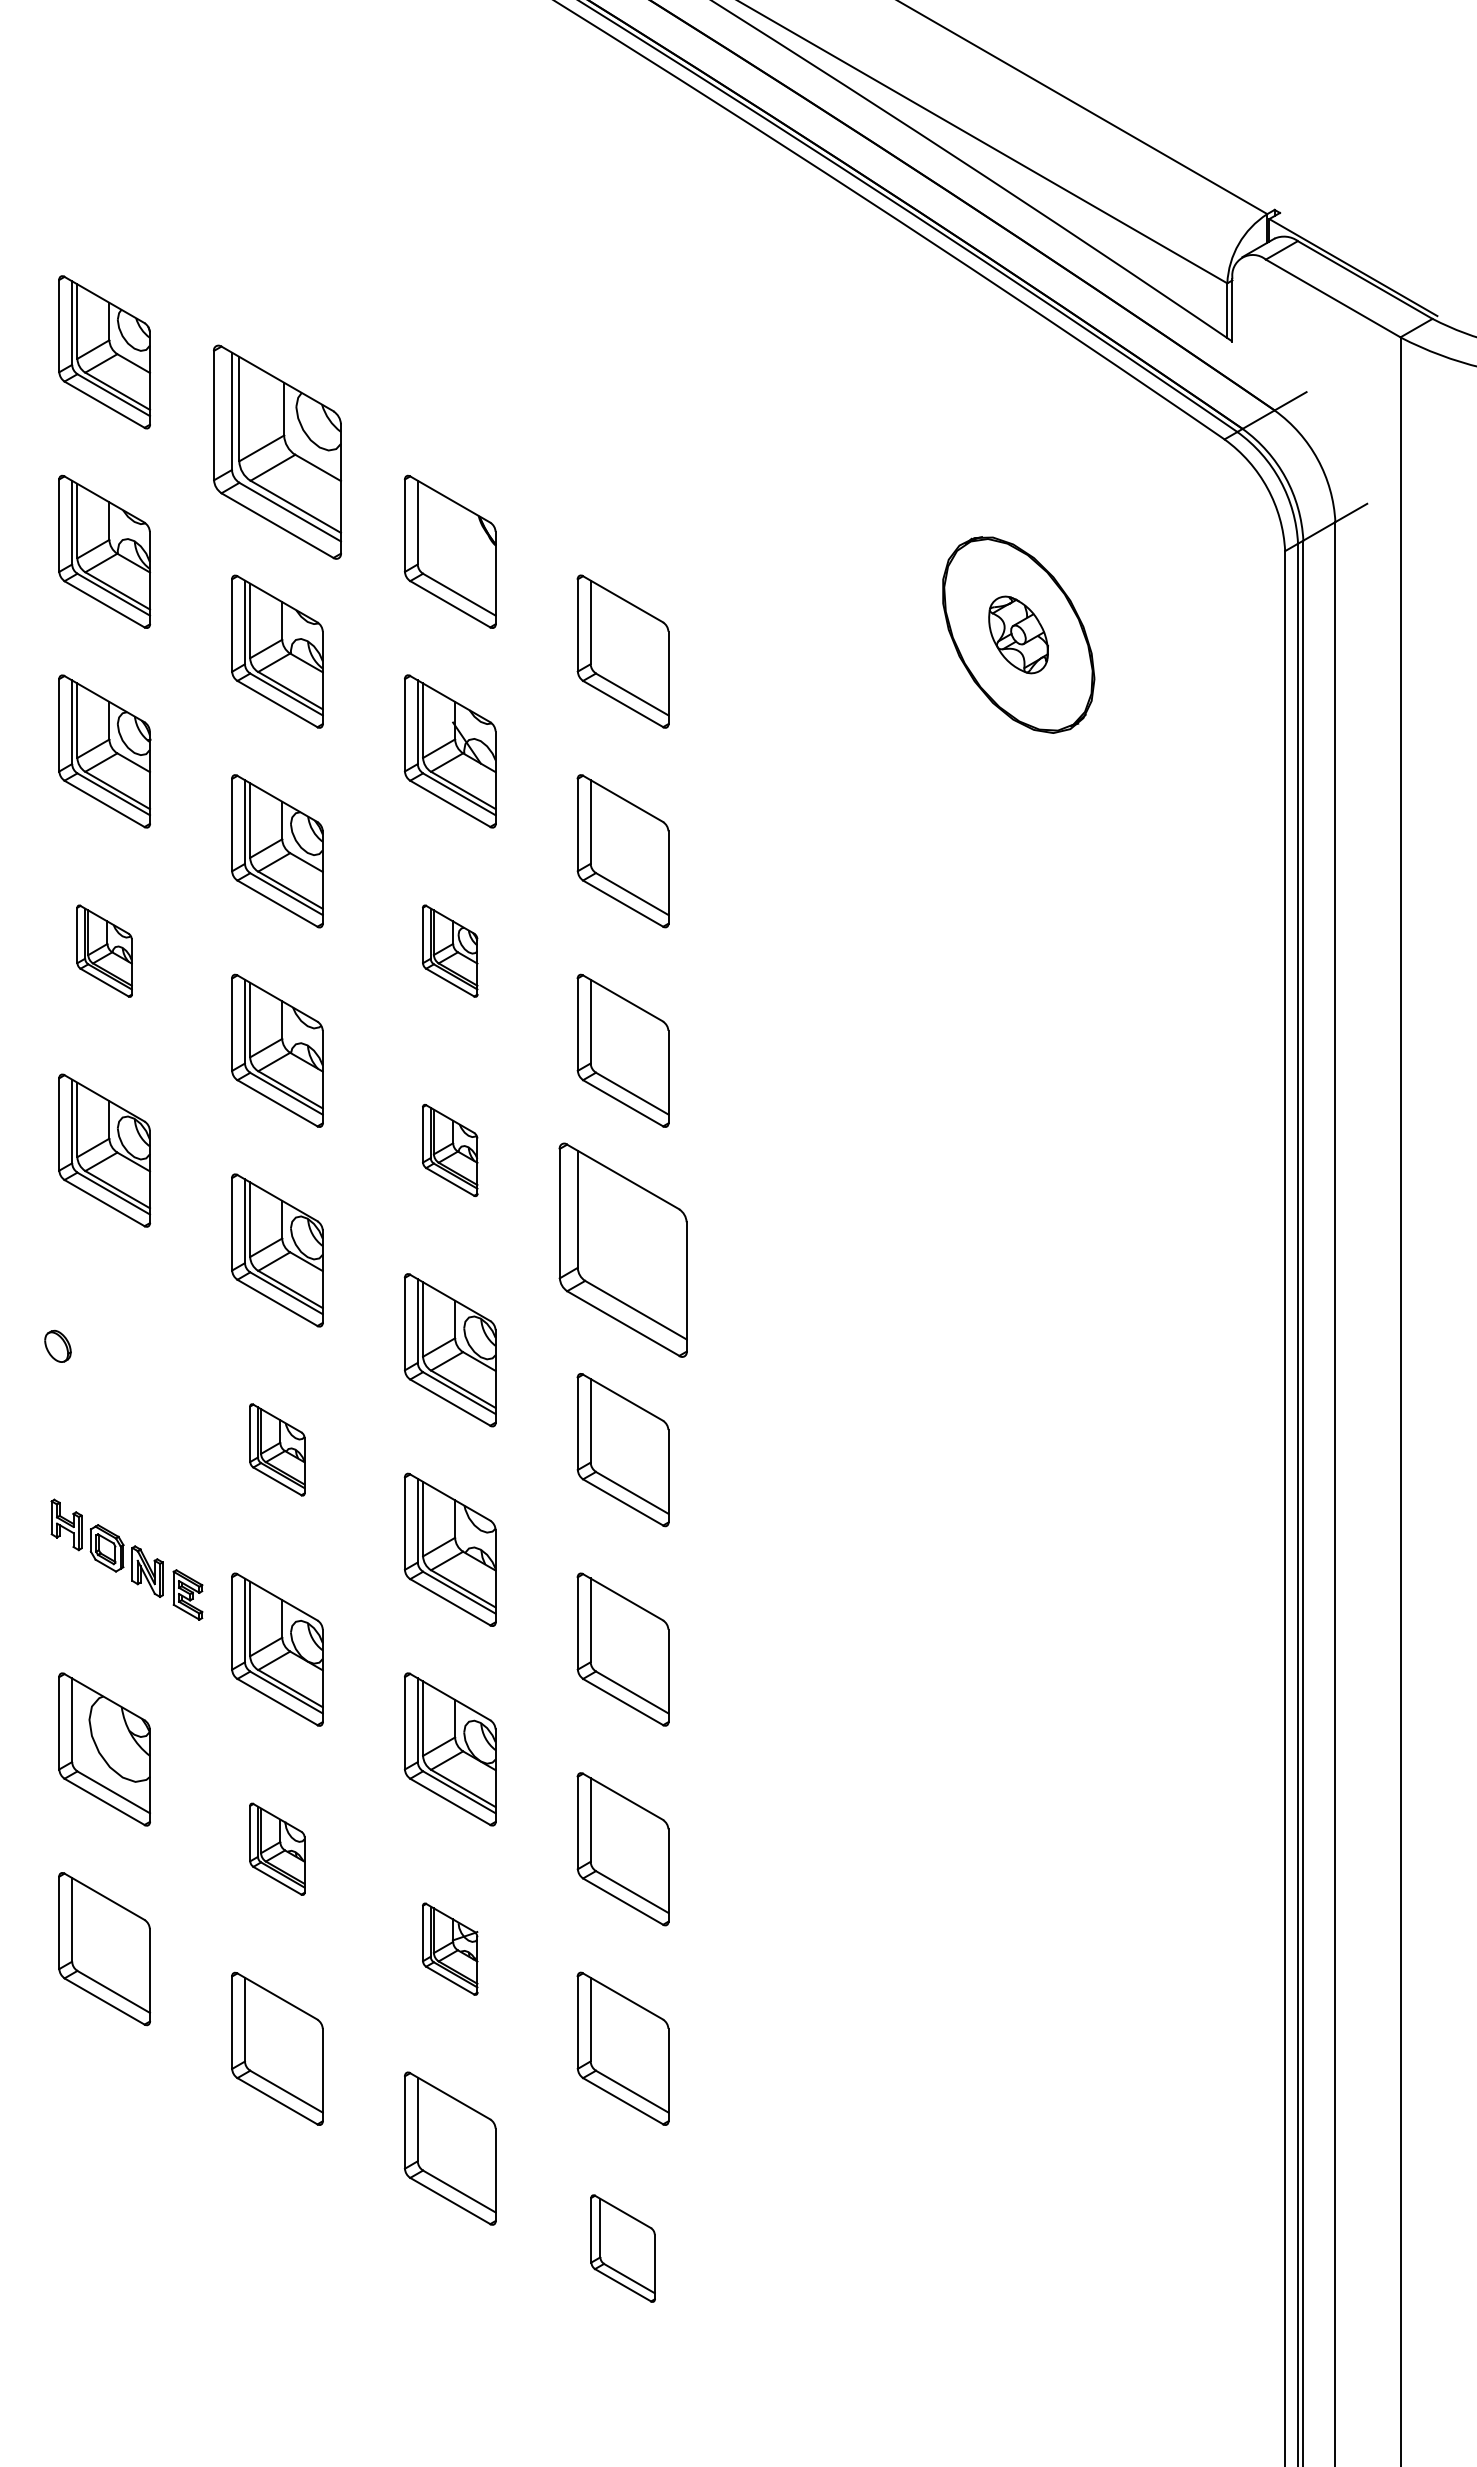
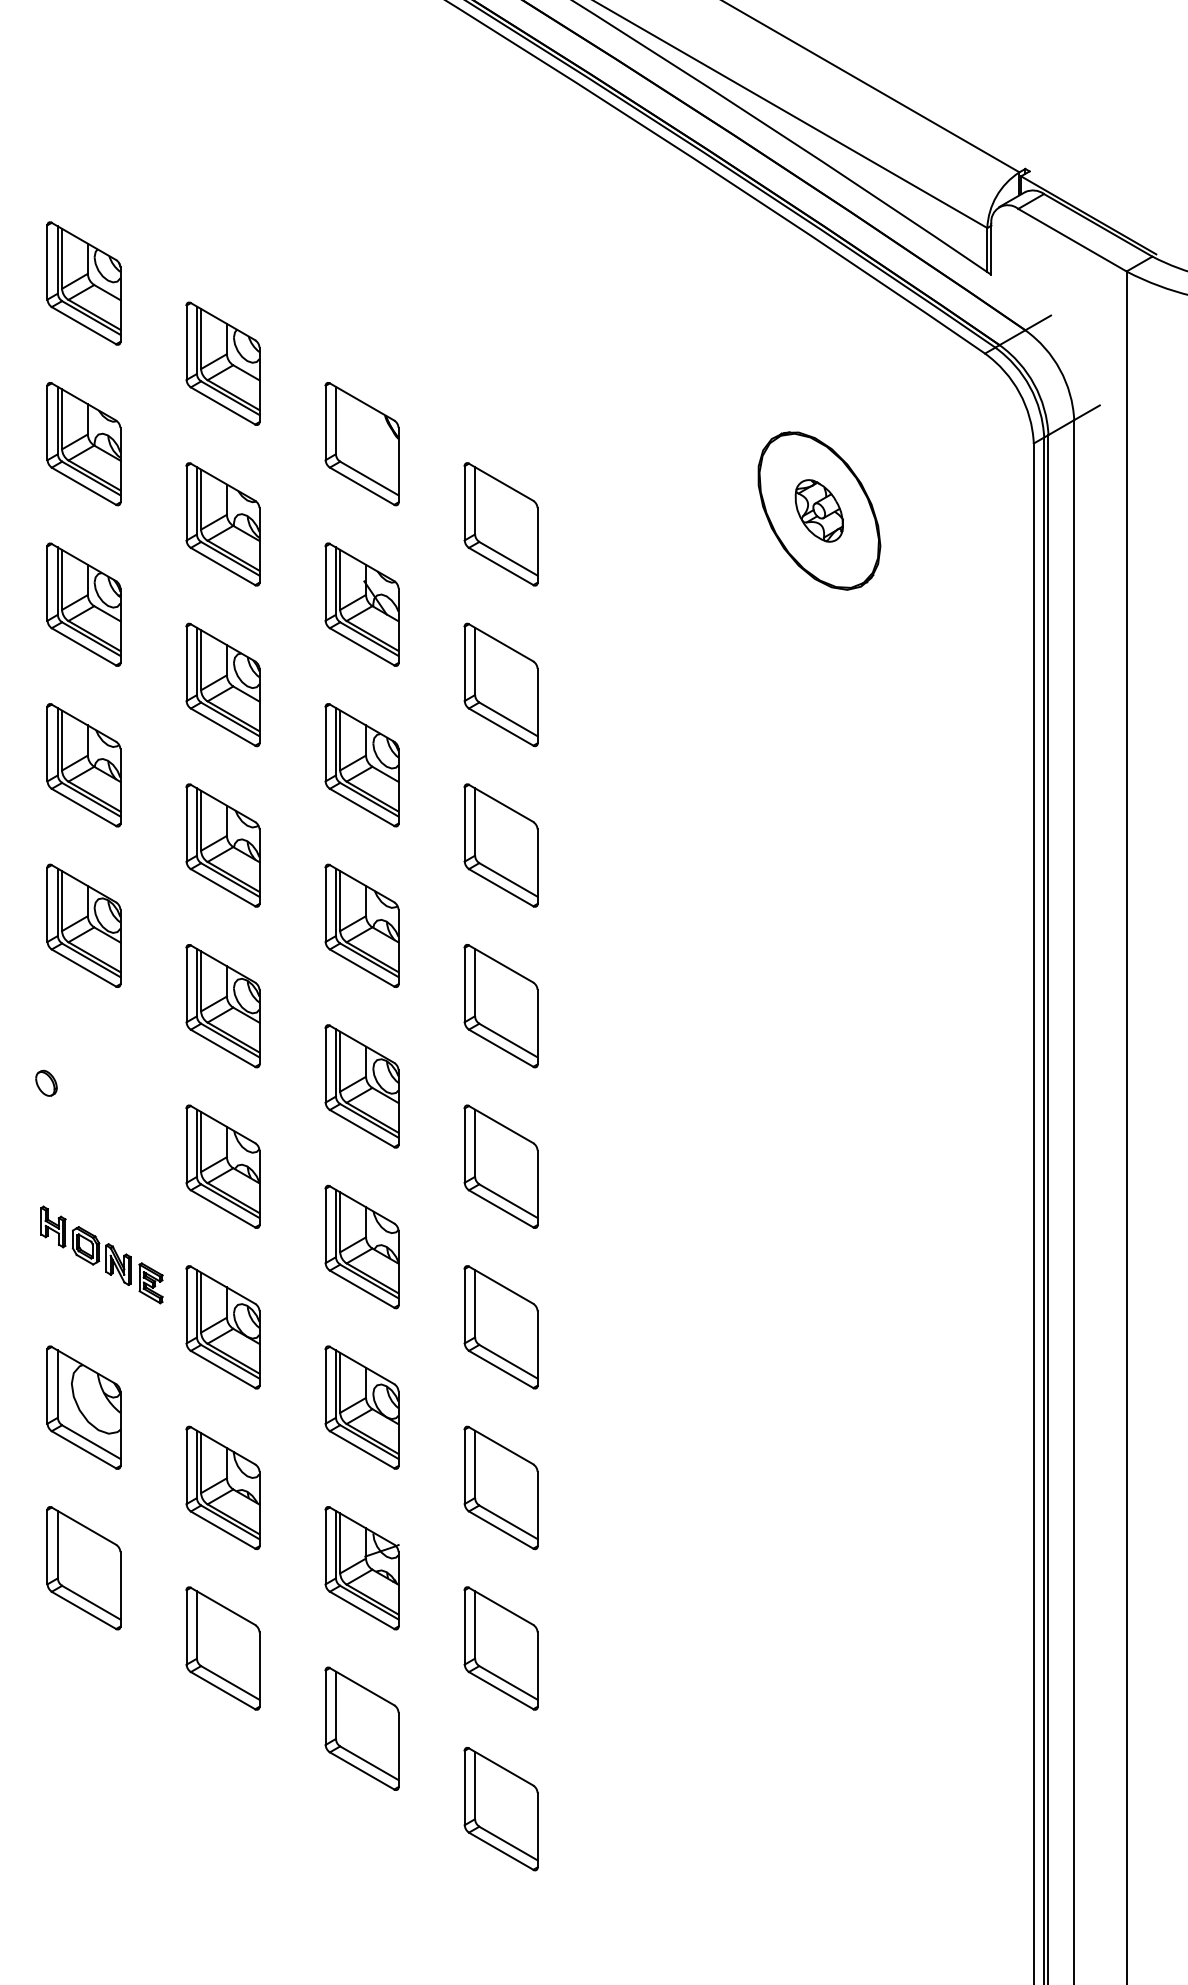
part: (276, 451) -> (222, 363), size x0.71
part: (103, 951) -> (83, 765), size x1.67
part: (449, 951) -> (361, 765), size x1.67
part: (449, 1150) -> (361, 925), size x1.67
part: (622, 1250) -> (500, 1006), size x0.71
part: (276, 1449) -> (222, 1166), size x1.67
part: (276, 1848) -> (222, 1487), size x1.67
part: (449, 1949) -> (361, 1568), size x1.67
part: (622, 2248) -> (500, 1809), size x1.43

